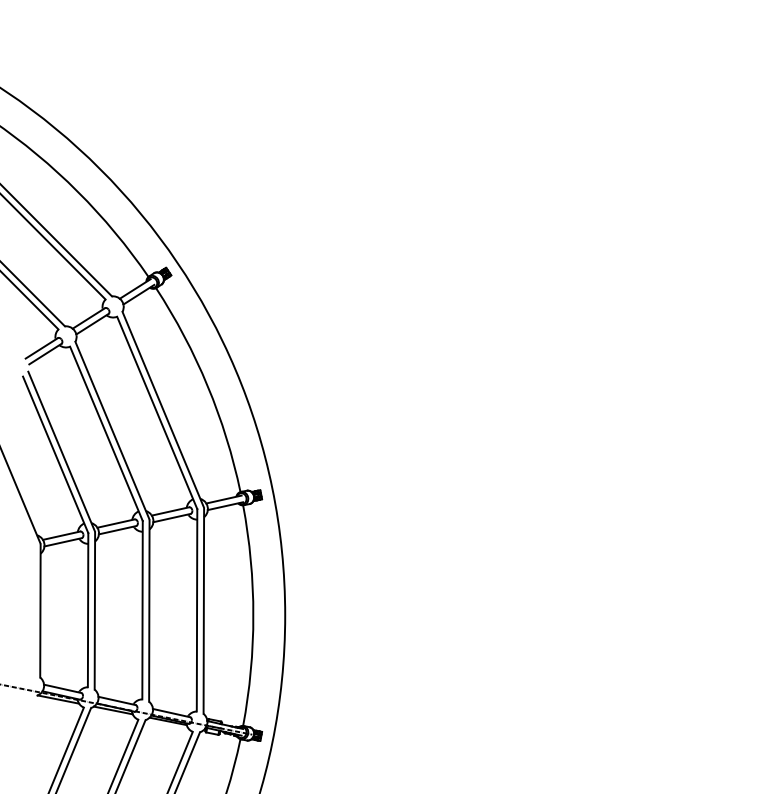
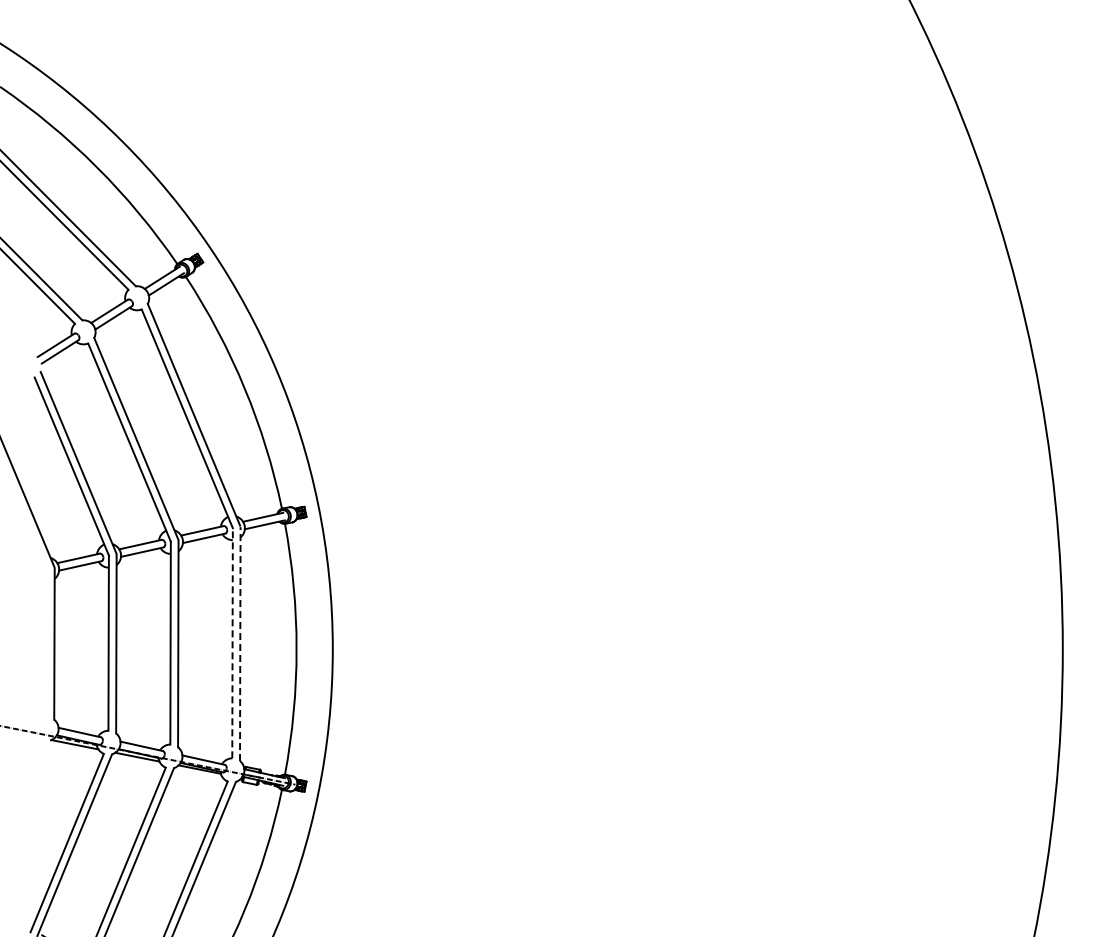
line: (196, 609) -> (232, 642), solid -> dashed
line: (204, 611) -> (240, 644), solid -> dashed

